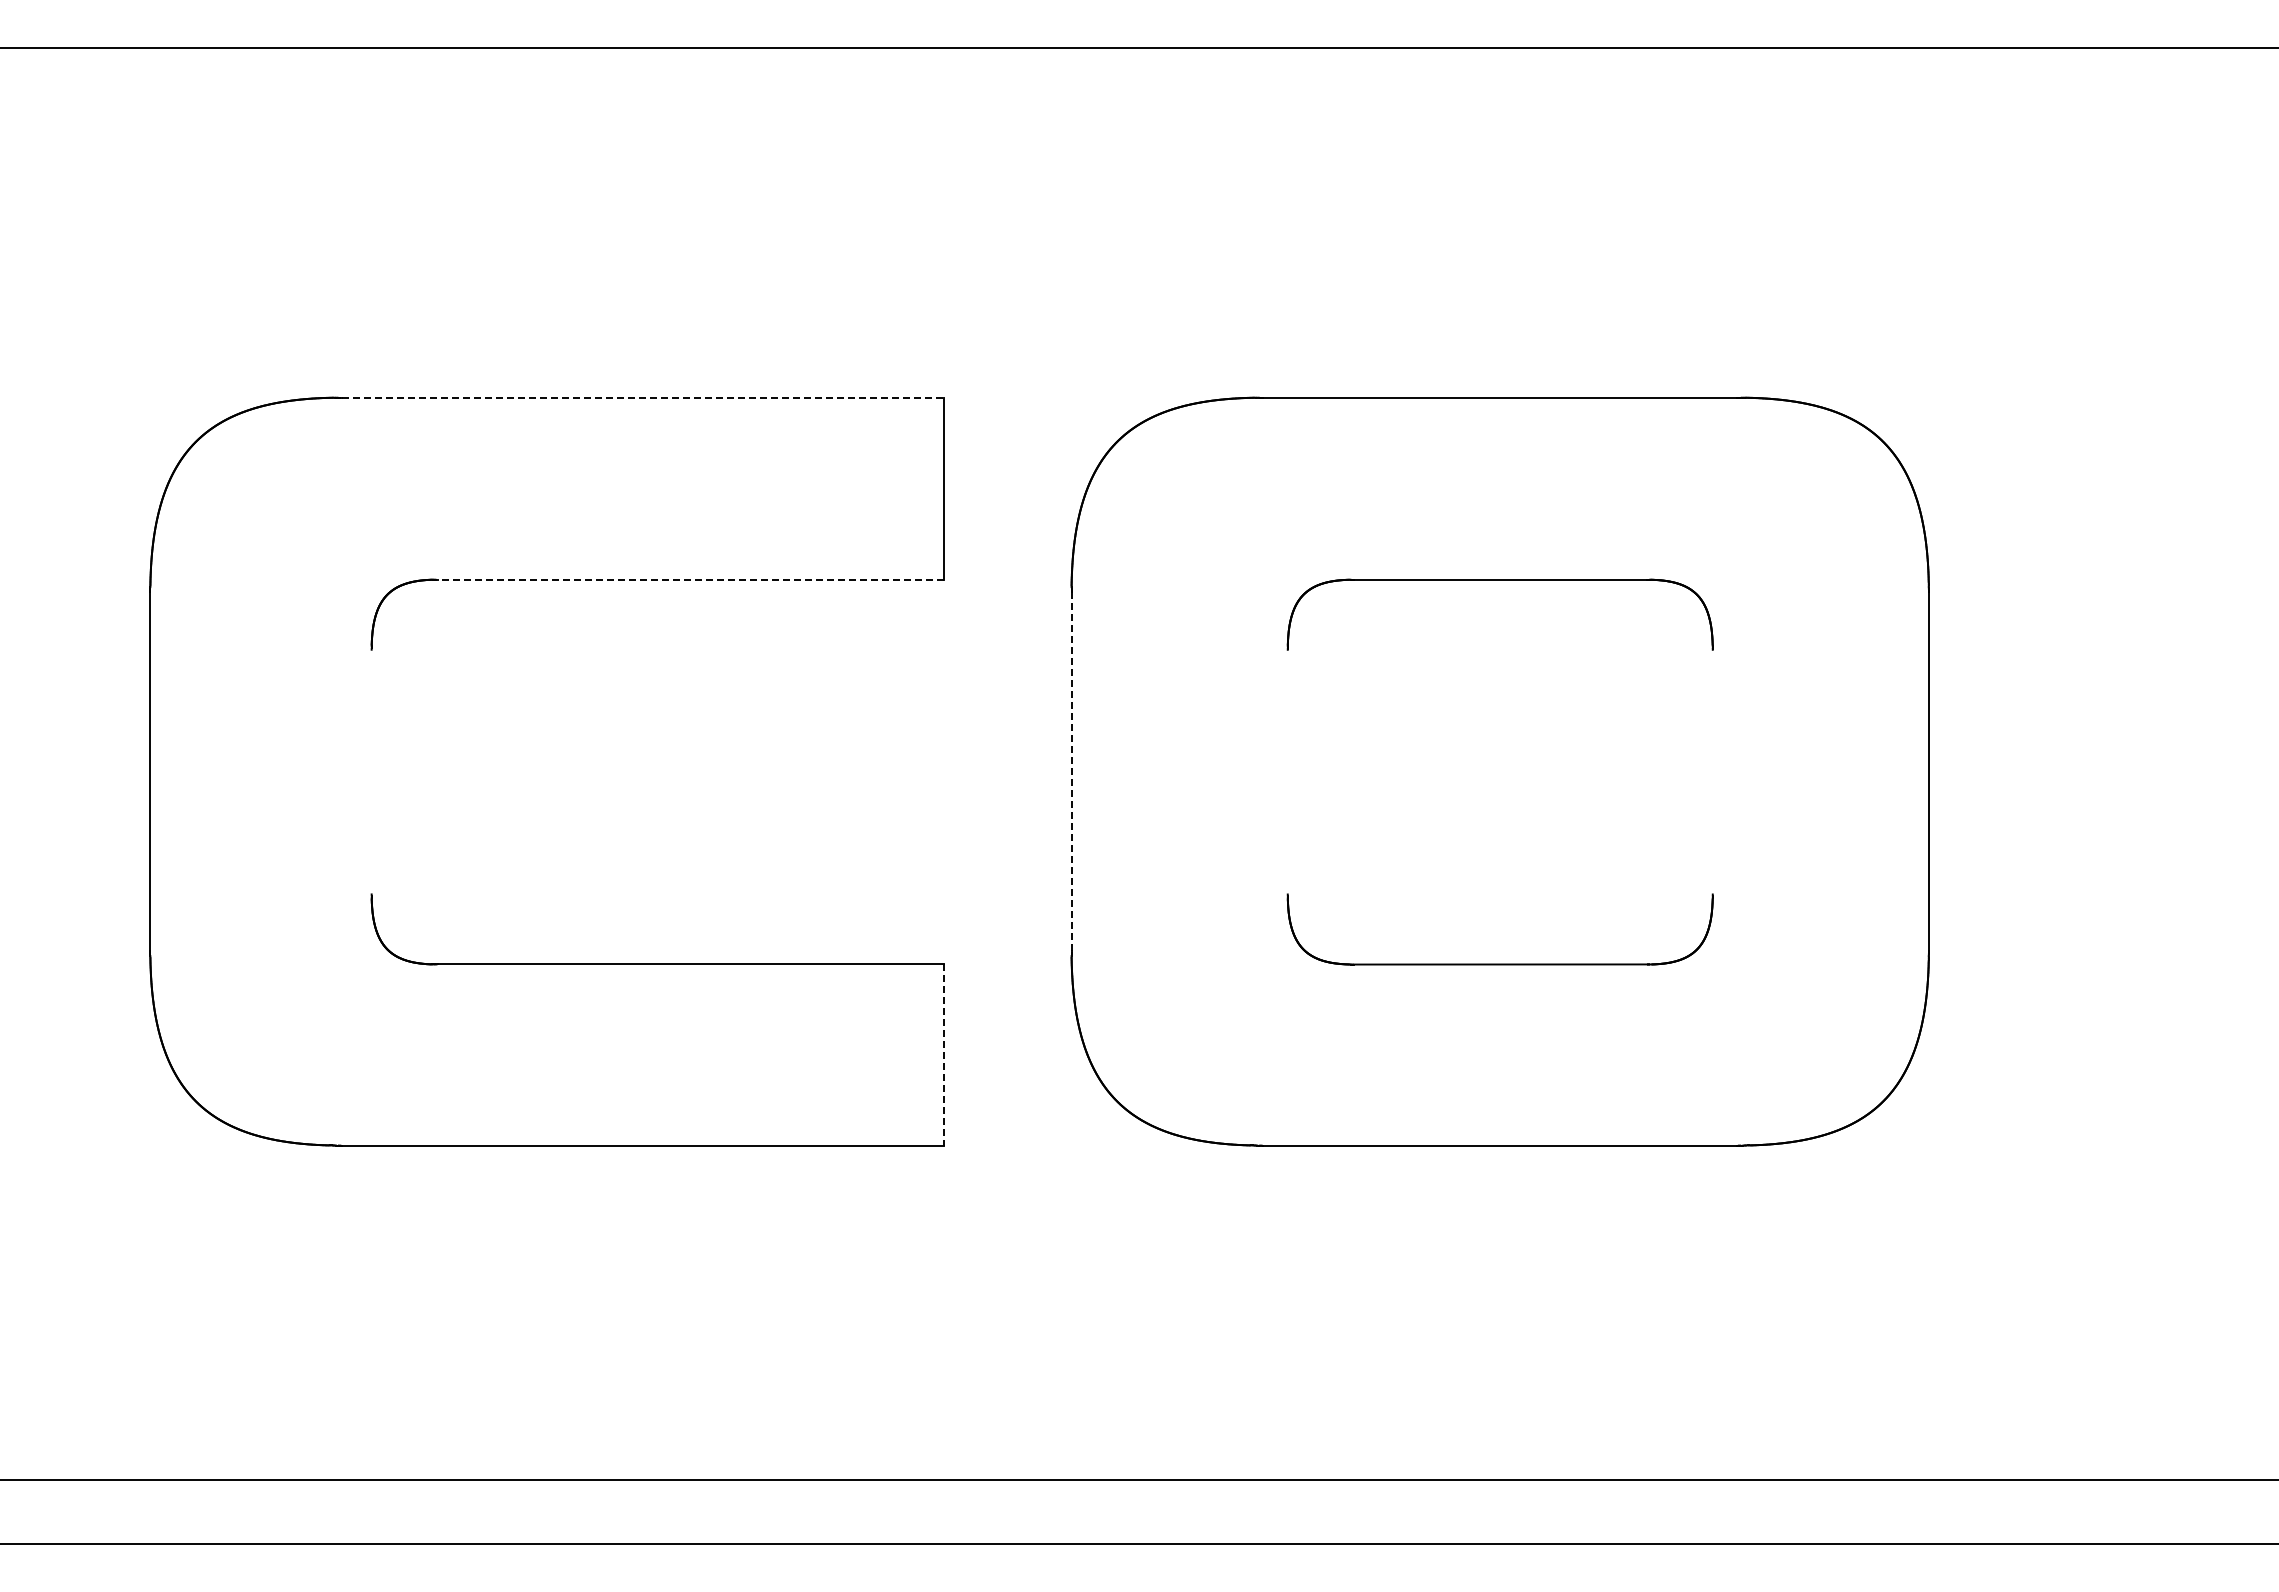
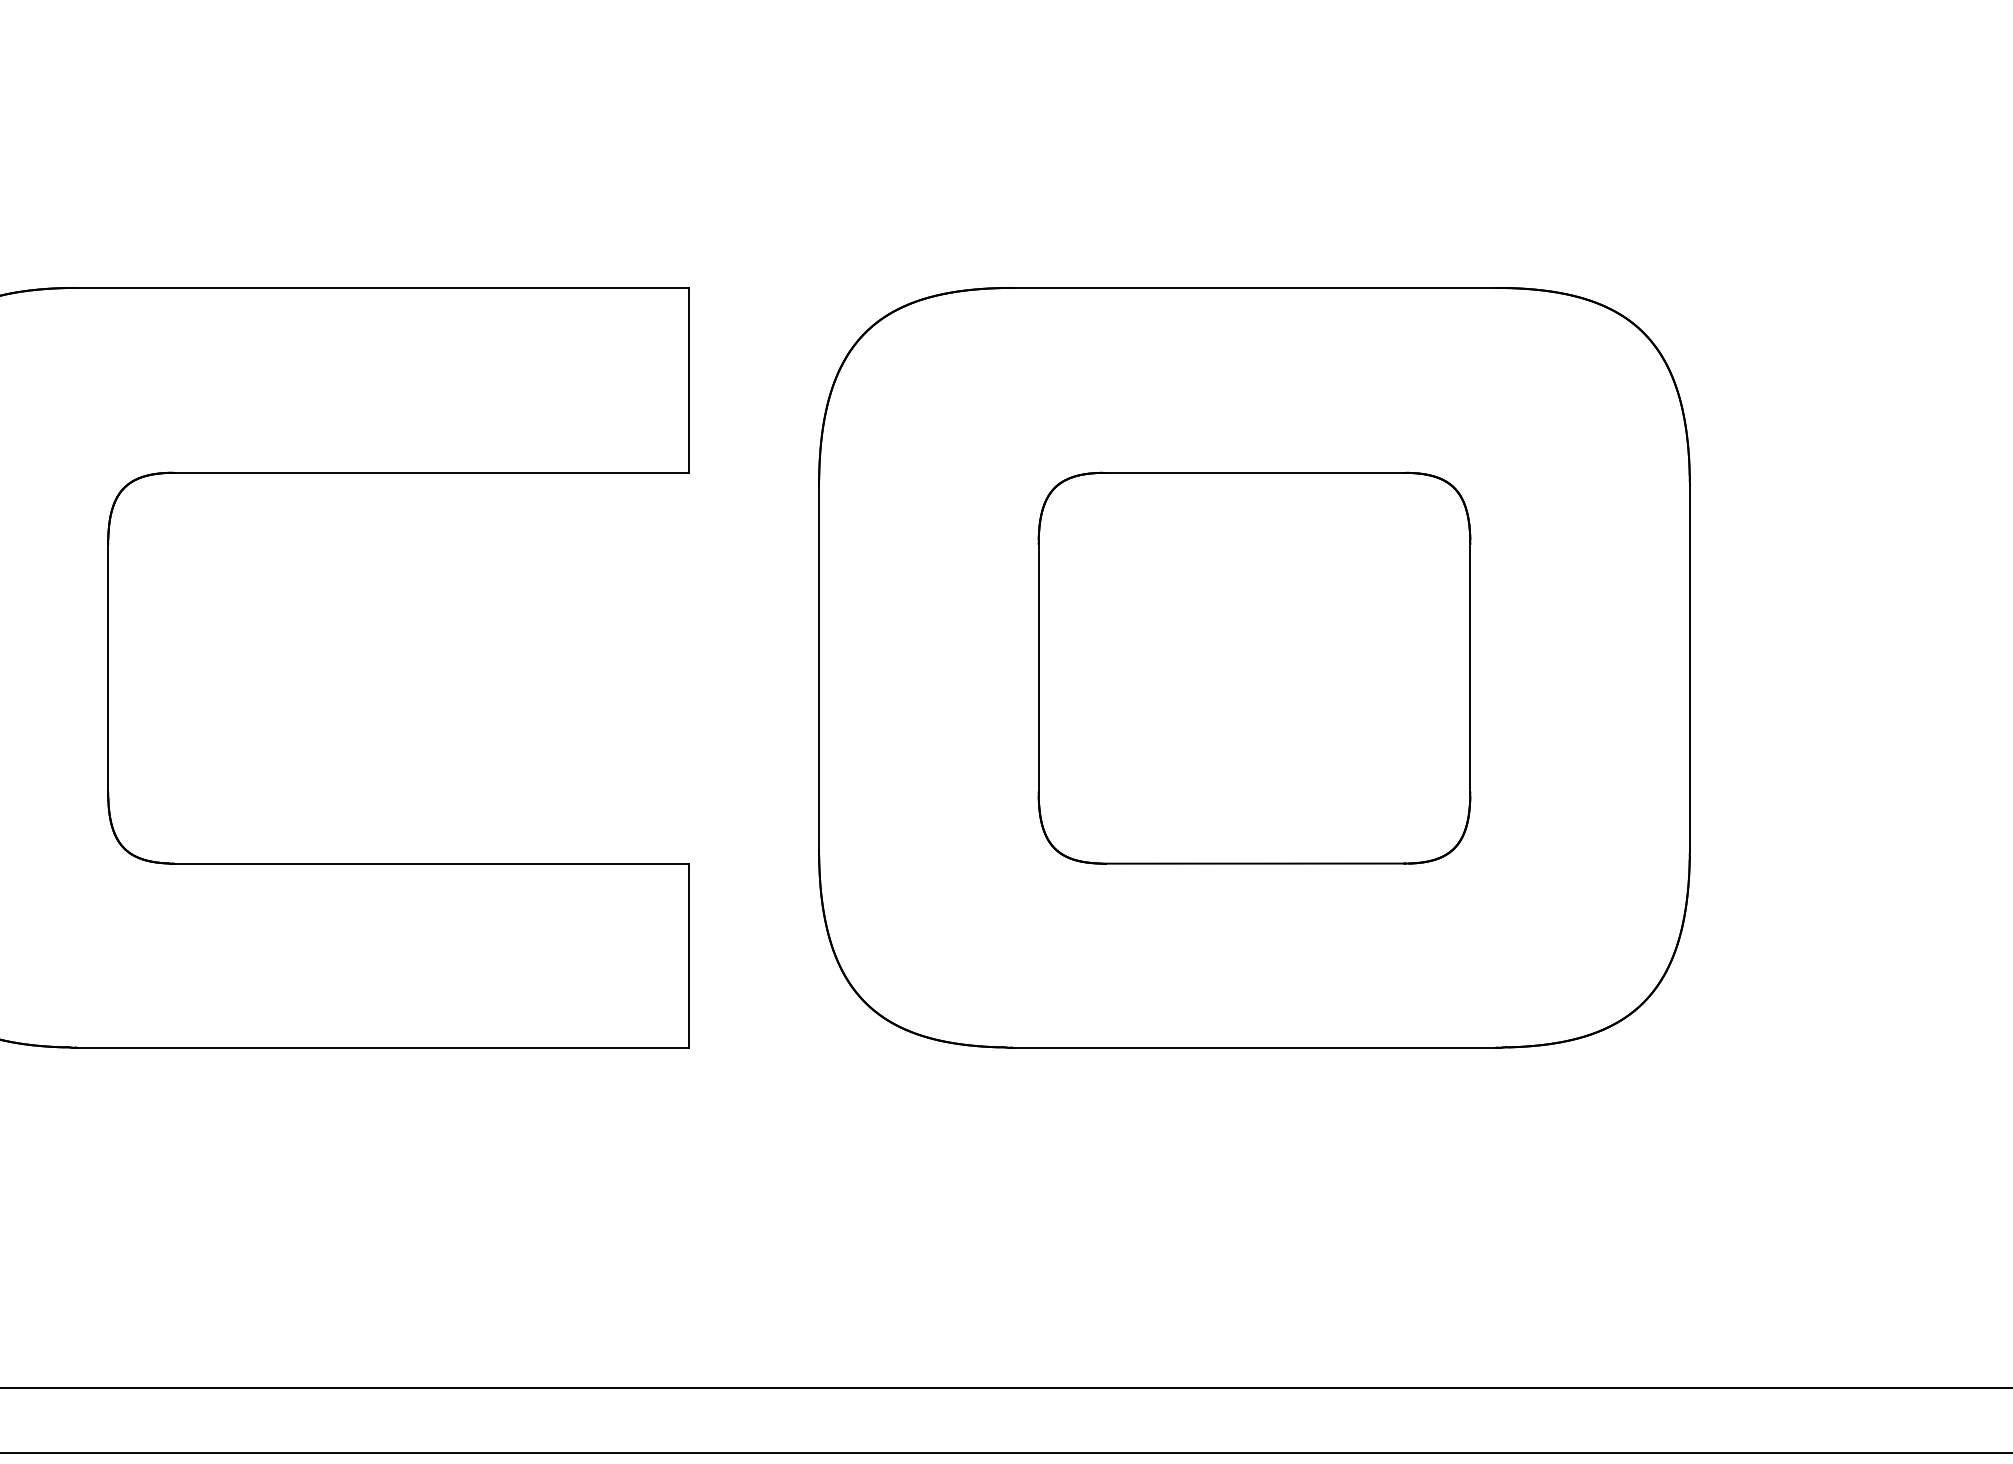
line: (642, 397) -> (383, 287), dashed -> solid
line: (690, 579) -> (432, 472), dashed -> solid
line: (371, 771) -> (108, 667), added
line: (1071, 771) -> (819, 667), dashed -> solid
line: (1287, 771) -> (1038, 667), added
line: (1712, 771) -> (1470, 667), added
line: (943, 1055) -> (689, 956), dashed -> solid

